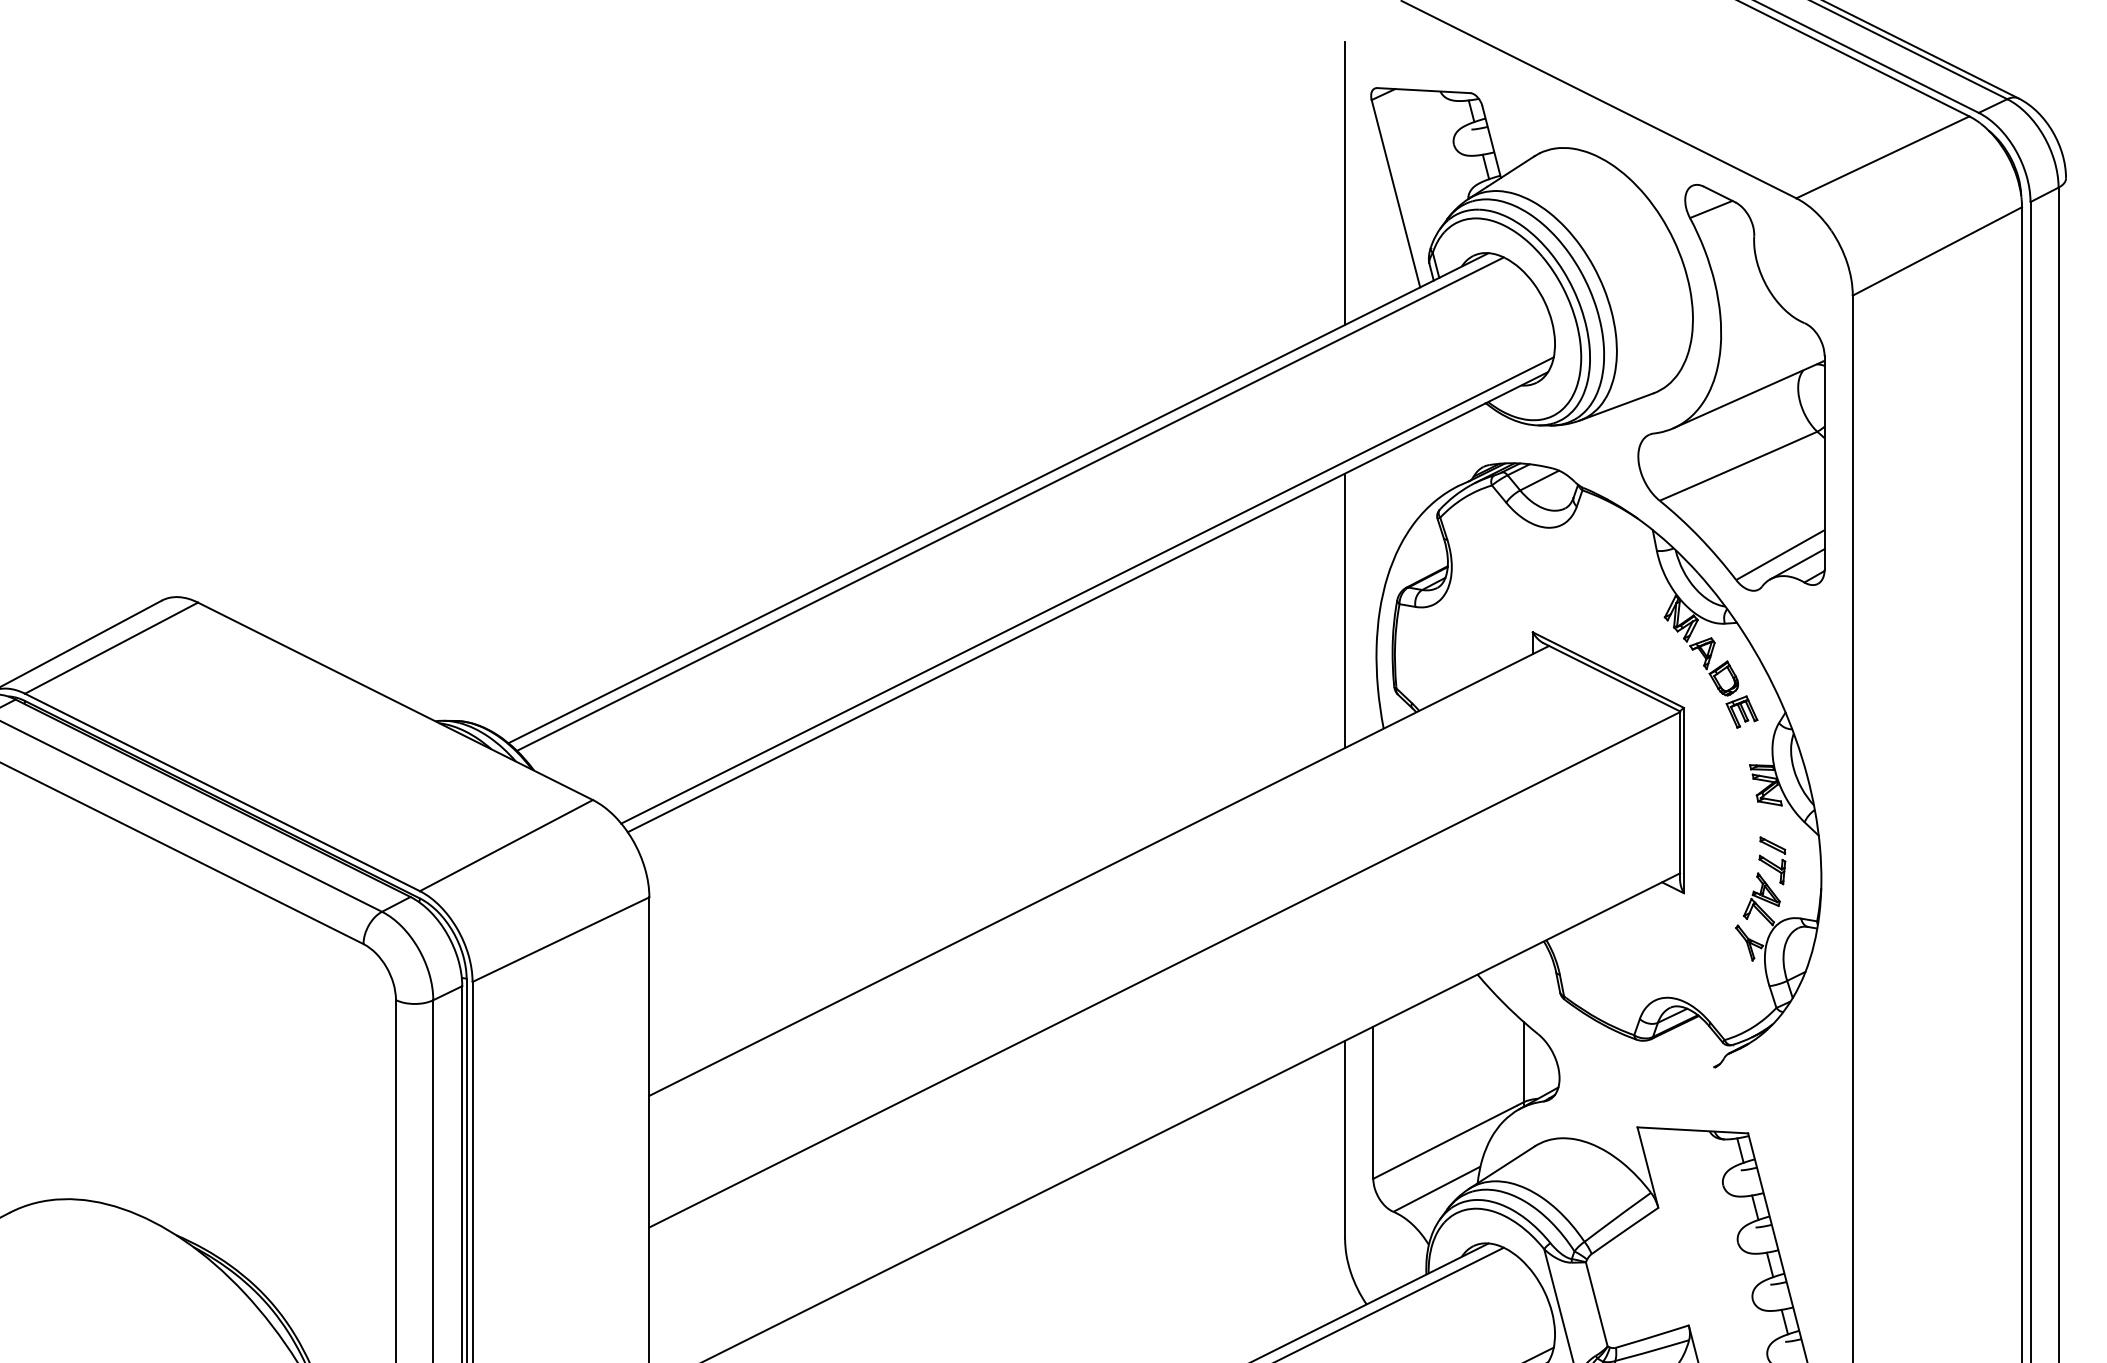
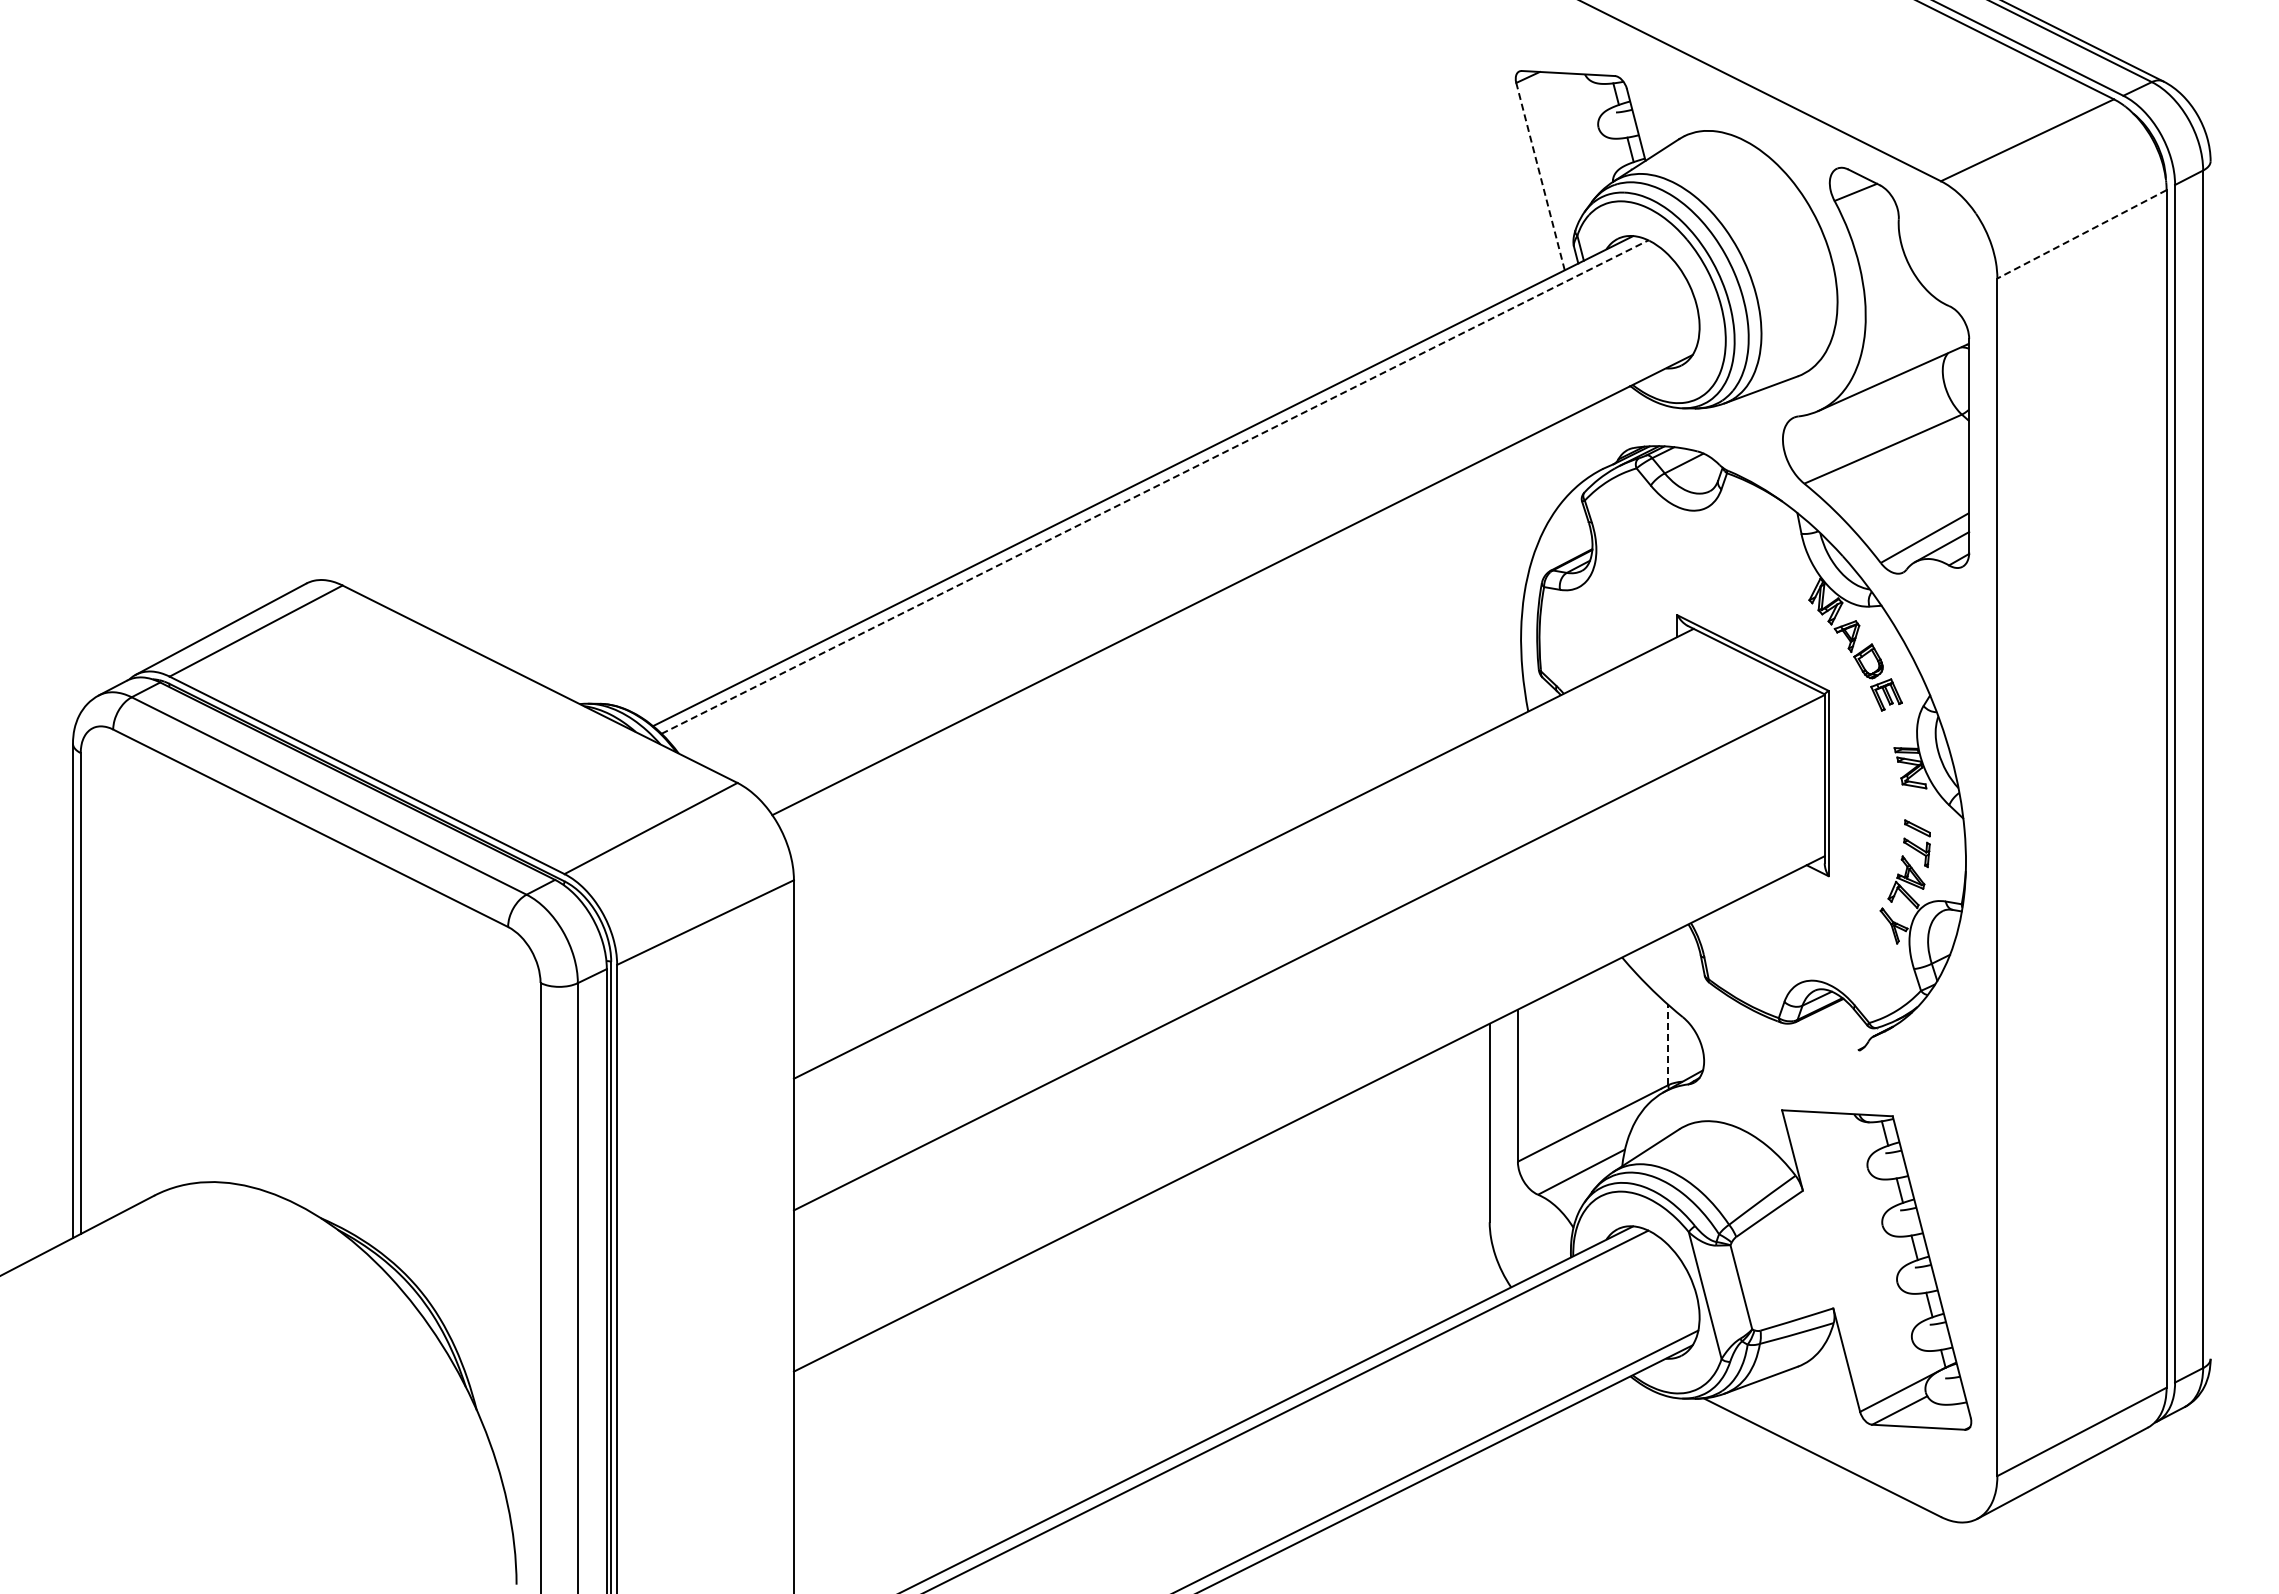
line: (1344, 182) -> (1489, 165), removed
line: (1395, 193) -> (1540, 176), solid -> dashed
line: (1936, 251) -> (2081, 234), solid -> dashed
line: (1009, 504) -> (1154, 487), solid -> dashed
line: (1086, 590) -> (1231, 573), removed
line: (1344, 610) -> (1489, 593), removed
line: (1523, 1061) -> (1668, 1044), solid -> dashed

